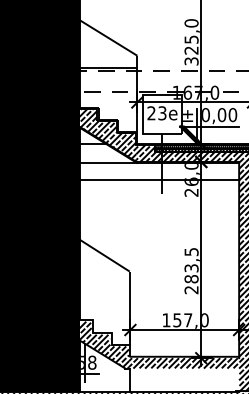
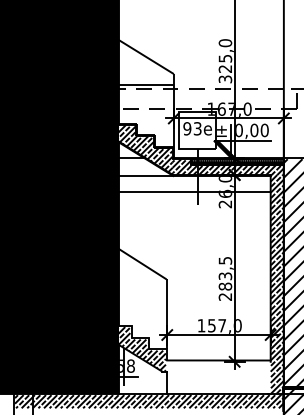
text: (151, 113) -> (187, 128), 23e -> 93e
hatch: (183, 363) -> (217, 366), removed

